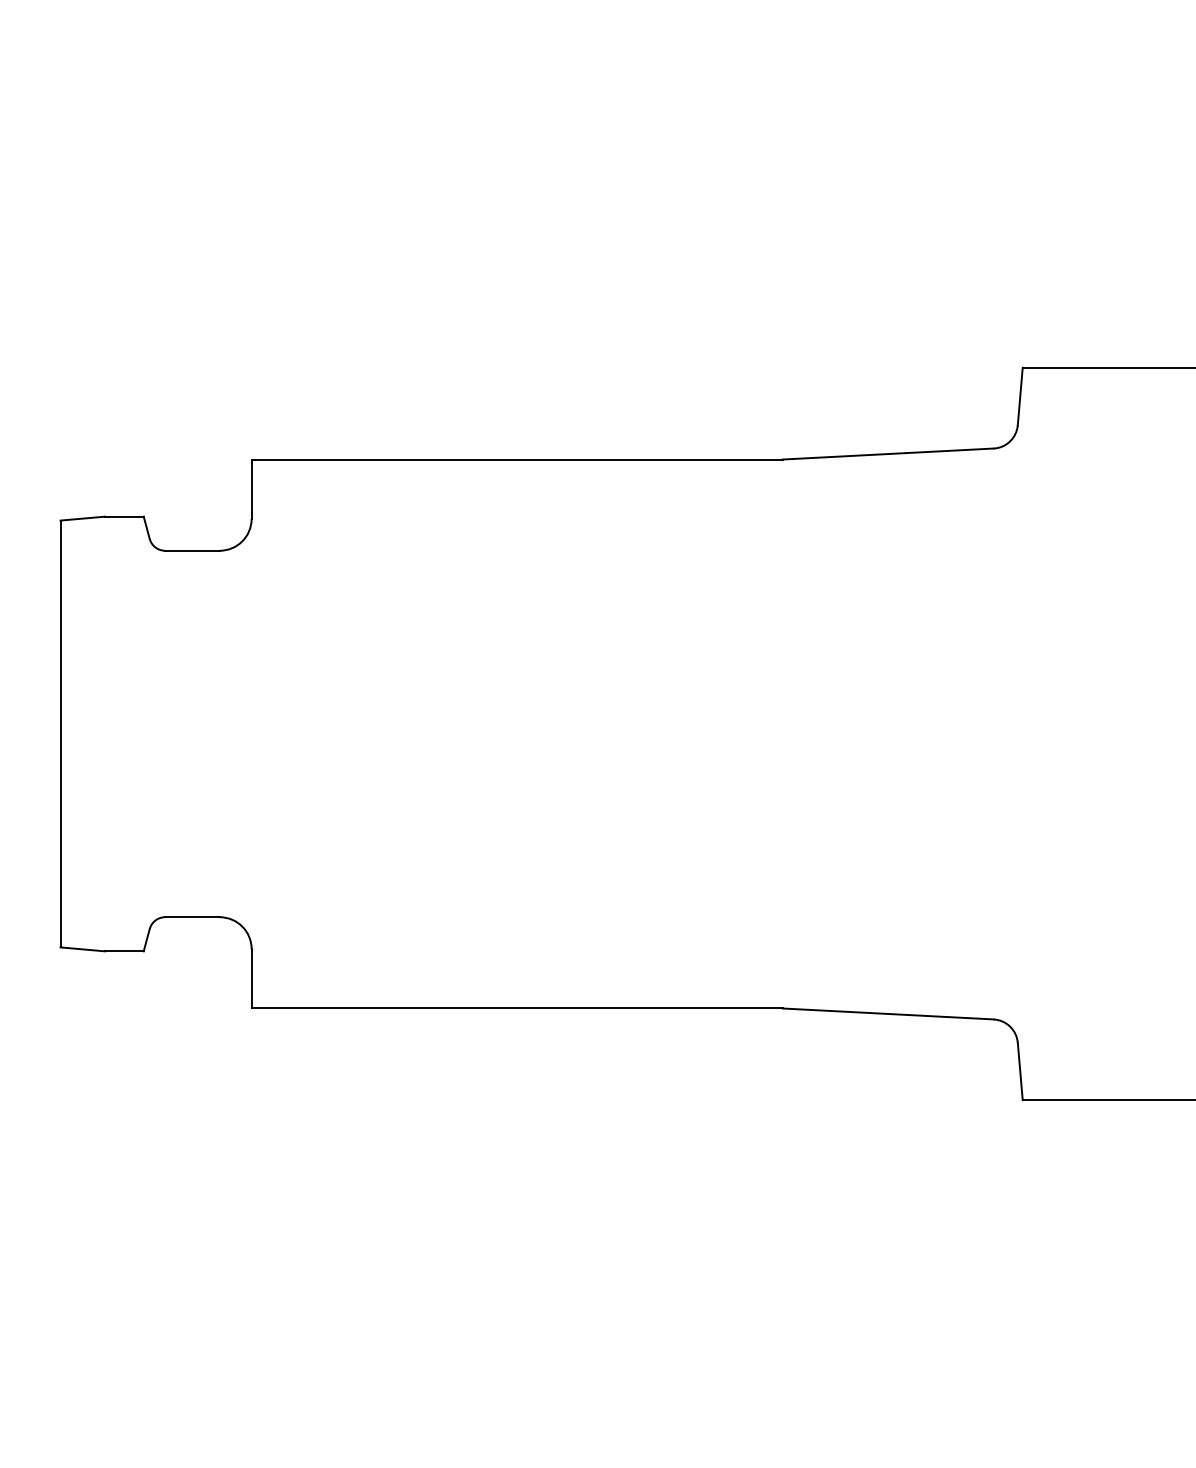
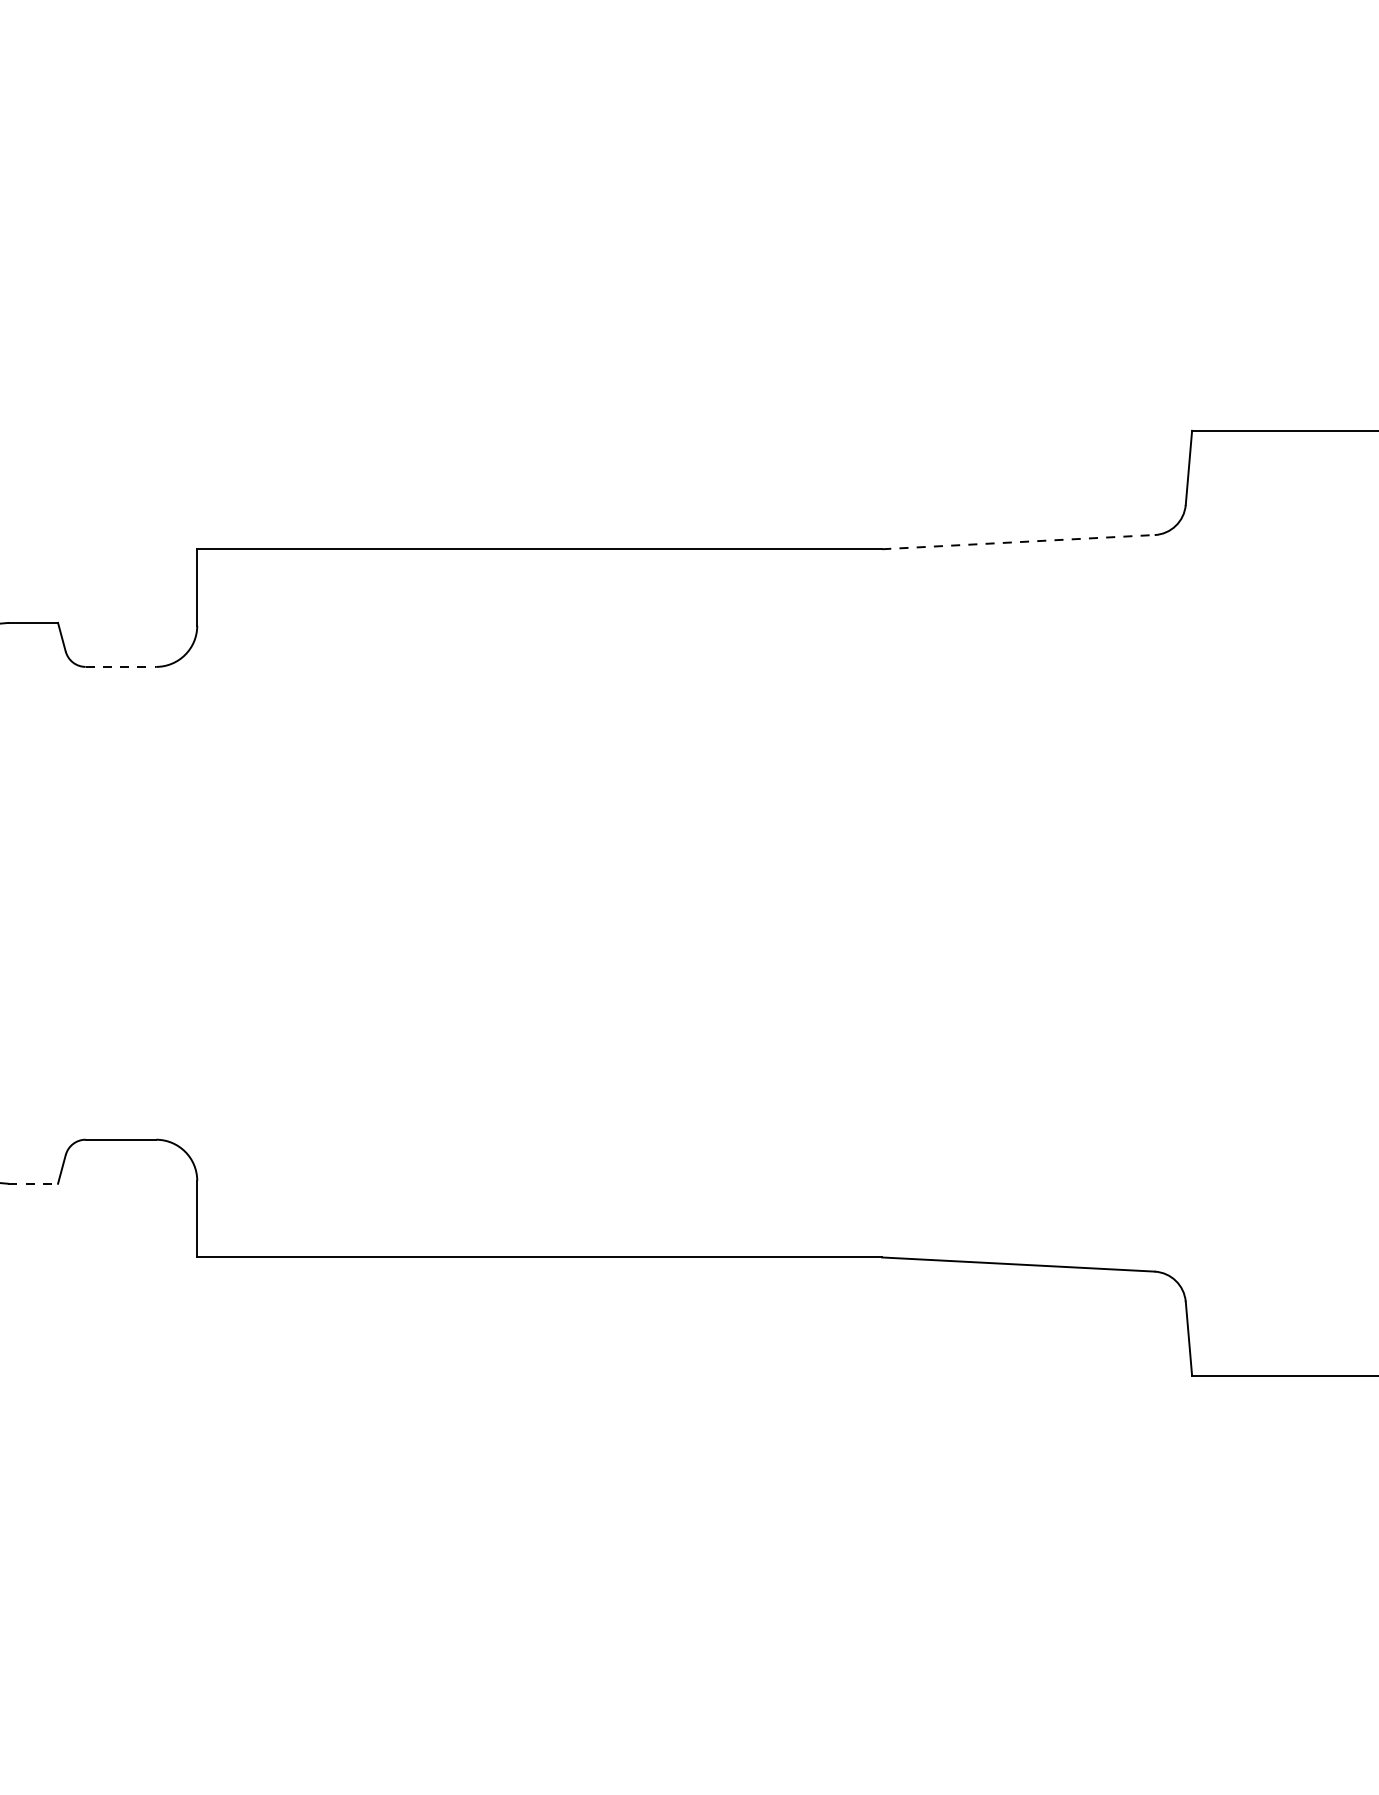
line: (888, 454) -> (1018, 542), solid -> dashed
line: (192, 550) -> (120, 666), solid -> dashed
line: (124, 951) -> (33, 1183), solid -> dashed

